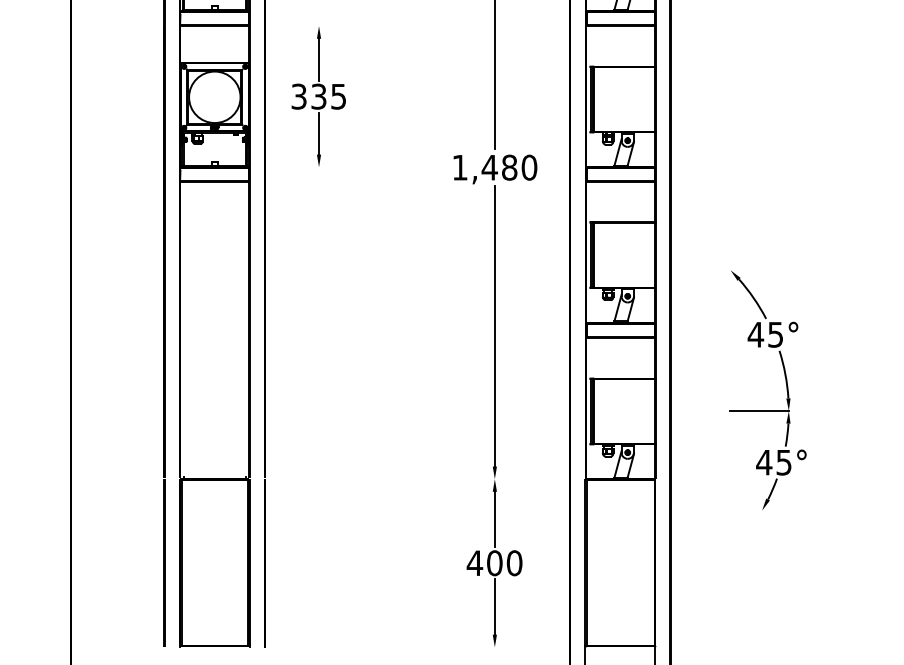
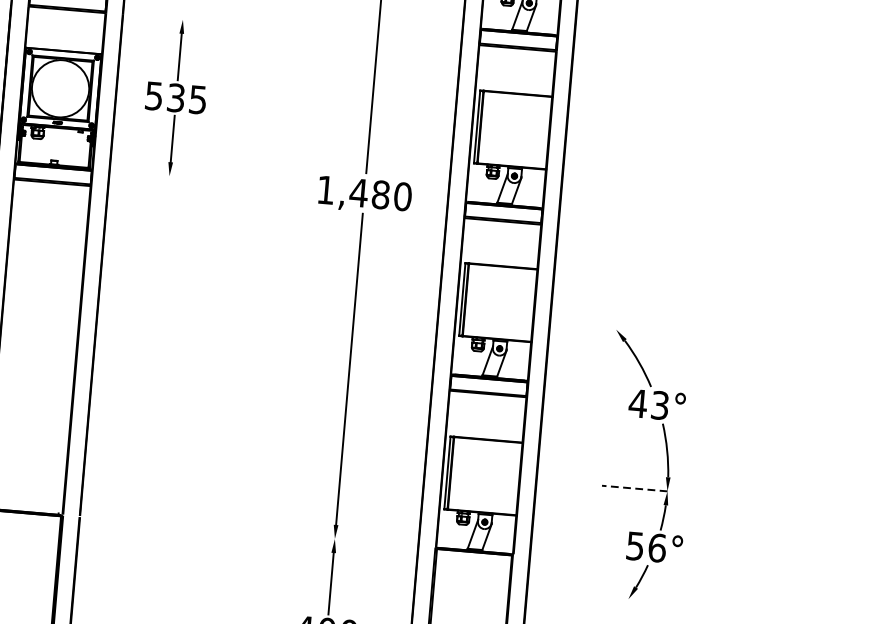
text: (299, 96) -> (154, 95), 335 -> 535
text: (776, 334) -> (661, 405), 45° -> 43°
line: (759, 411) -> (634, 489), solid -> dashed
text: (774, 462) -> (646, 547), 45° -> 56°

